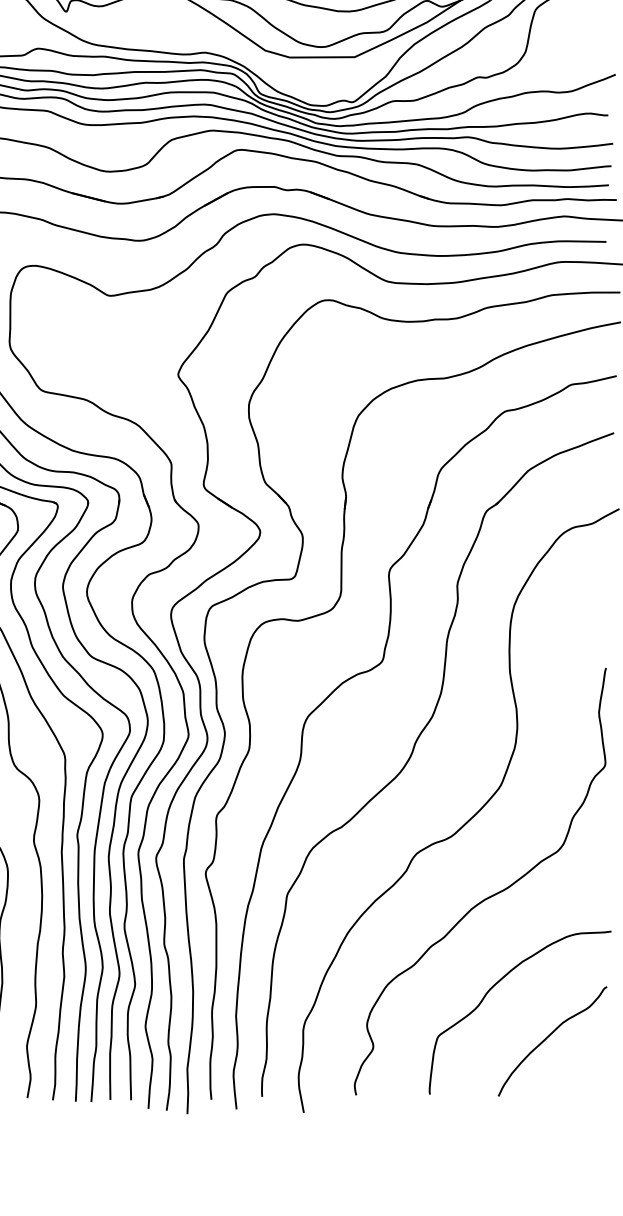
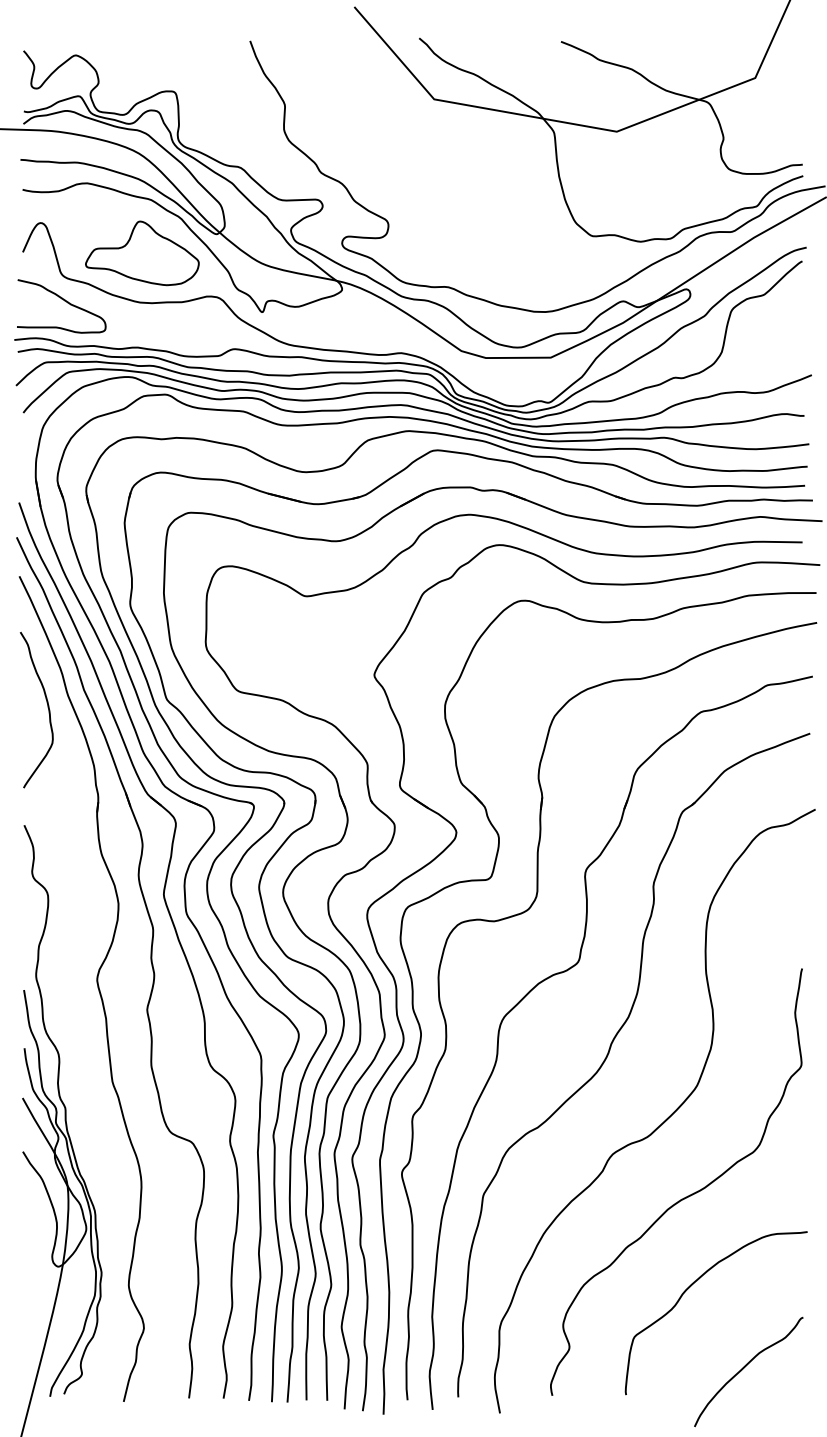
curve: (549, 1037) -> (745, 1367), moved

